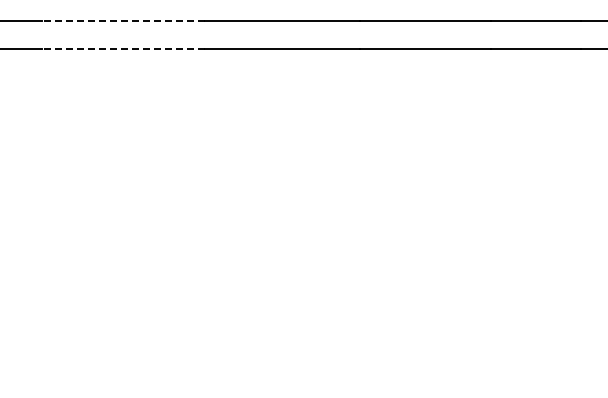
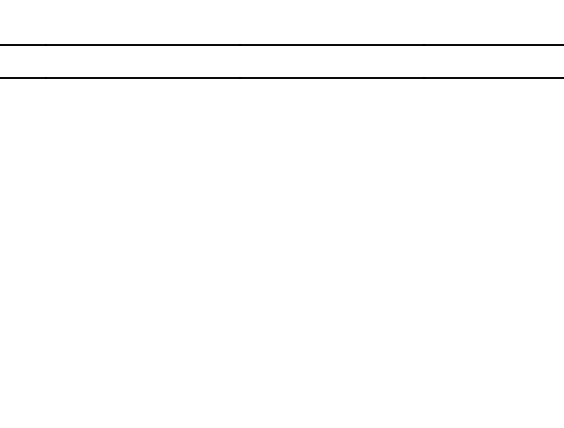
line: (123, 21) -> (143, 45), dashed -> solid
line: (123, 48) -> (143, 77), dashed -> solid

